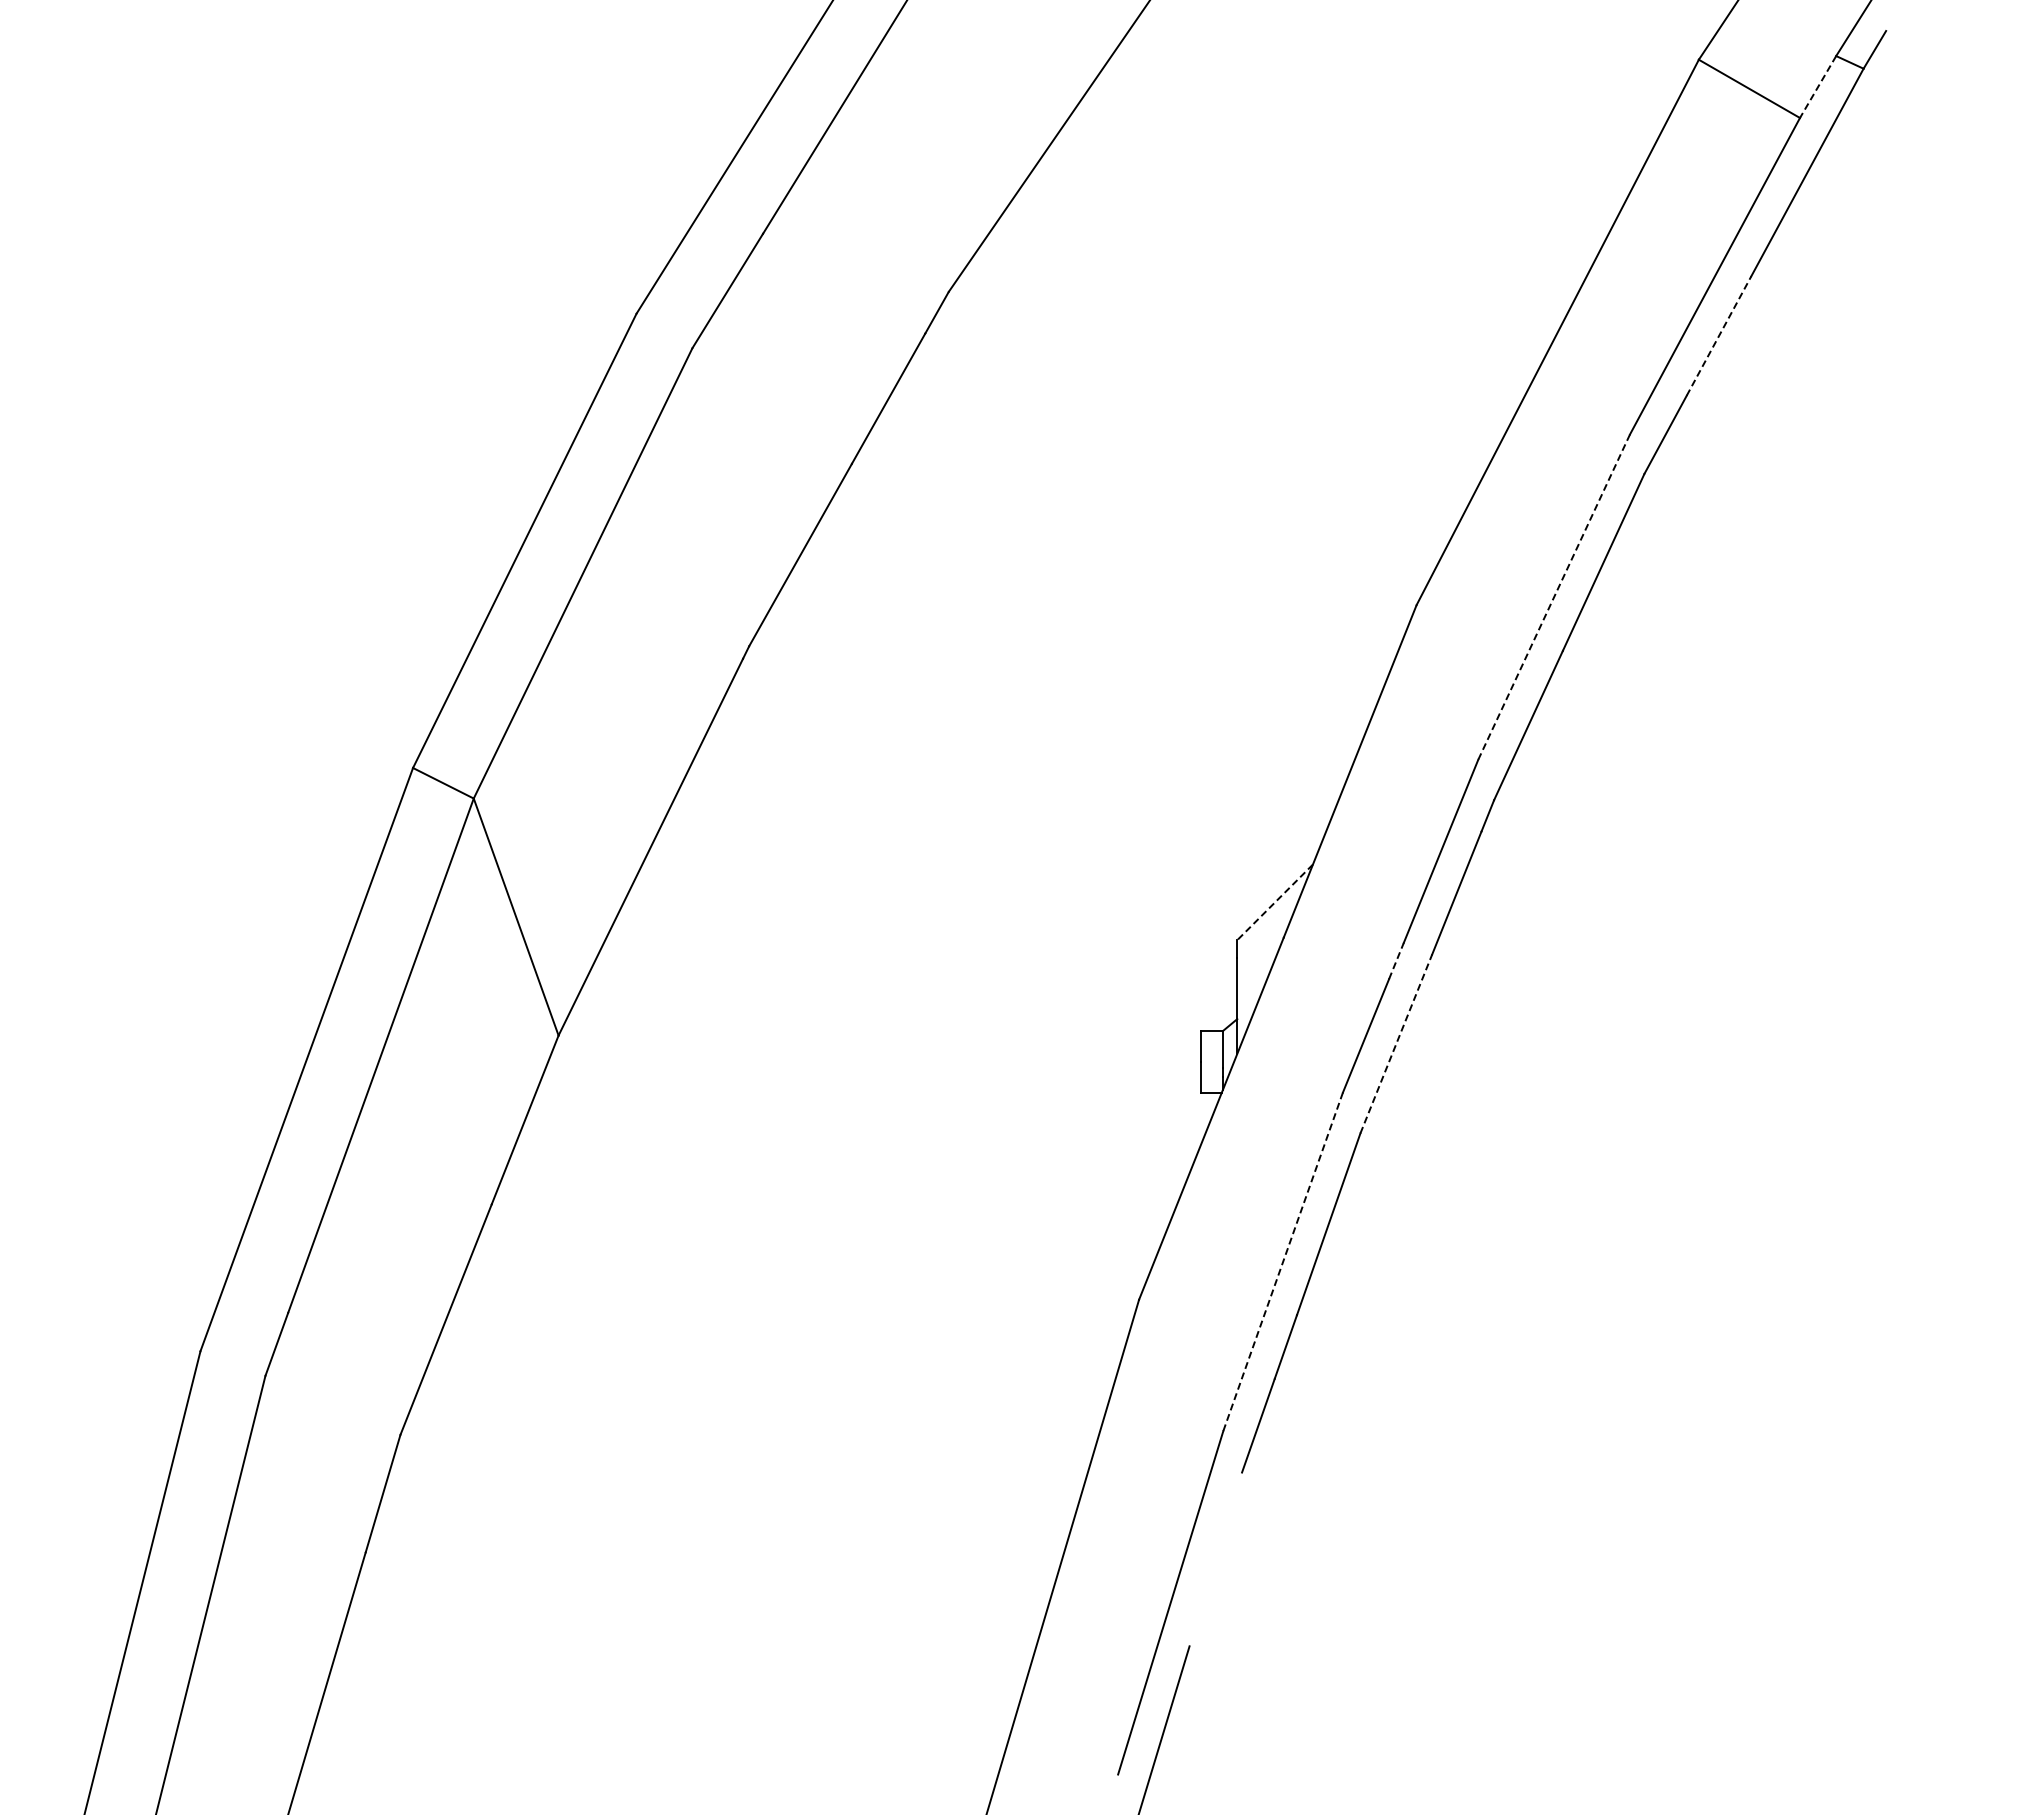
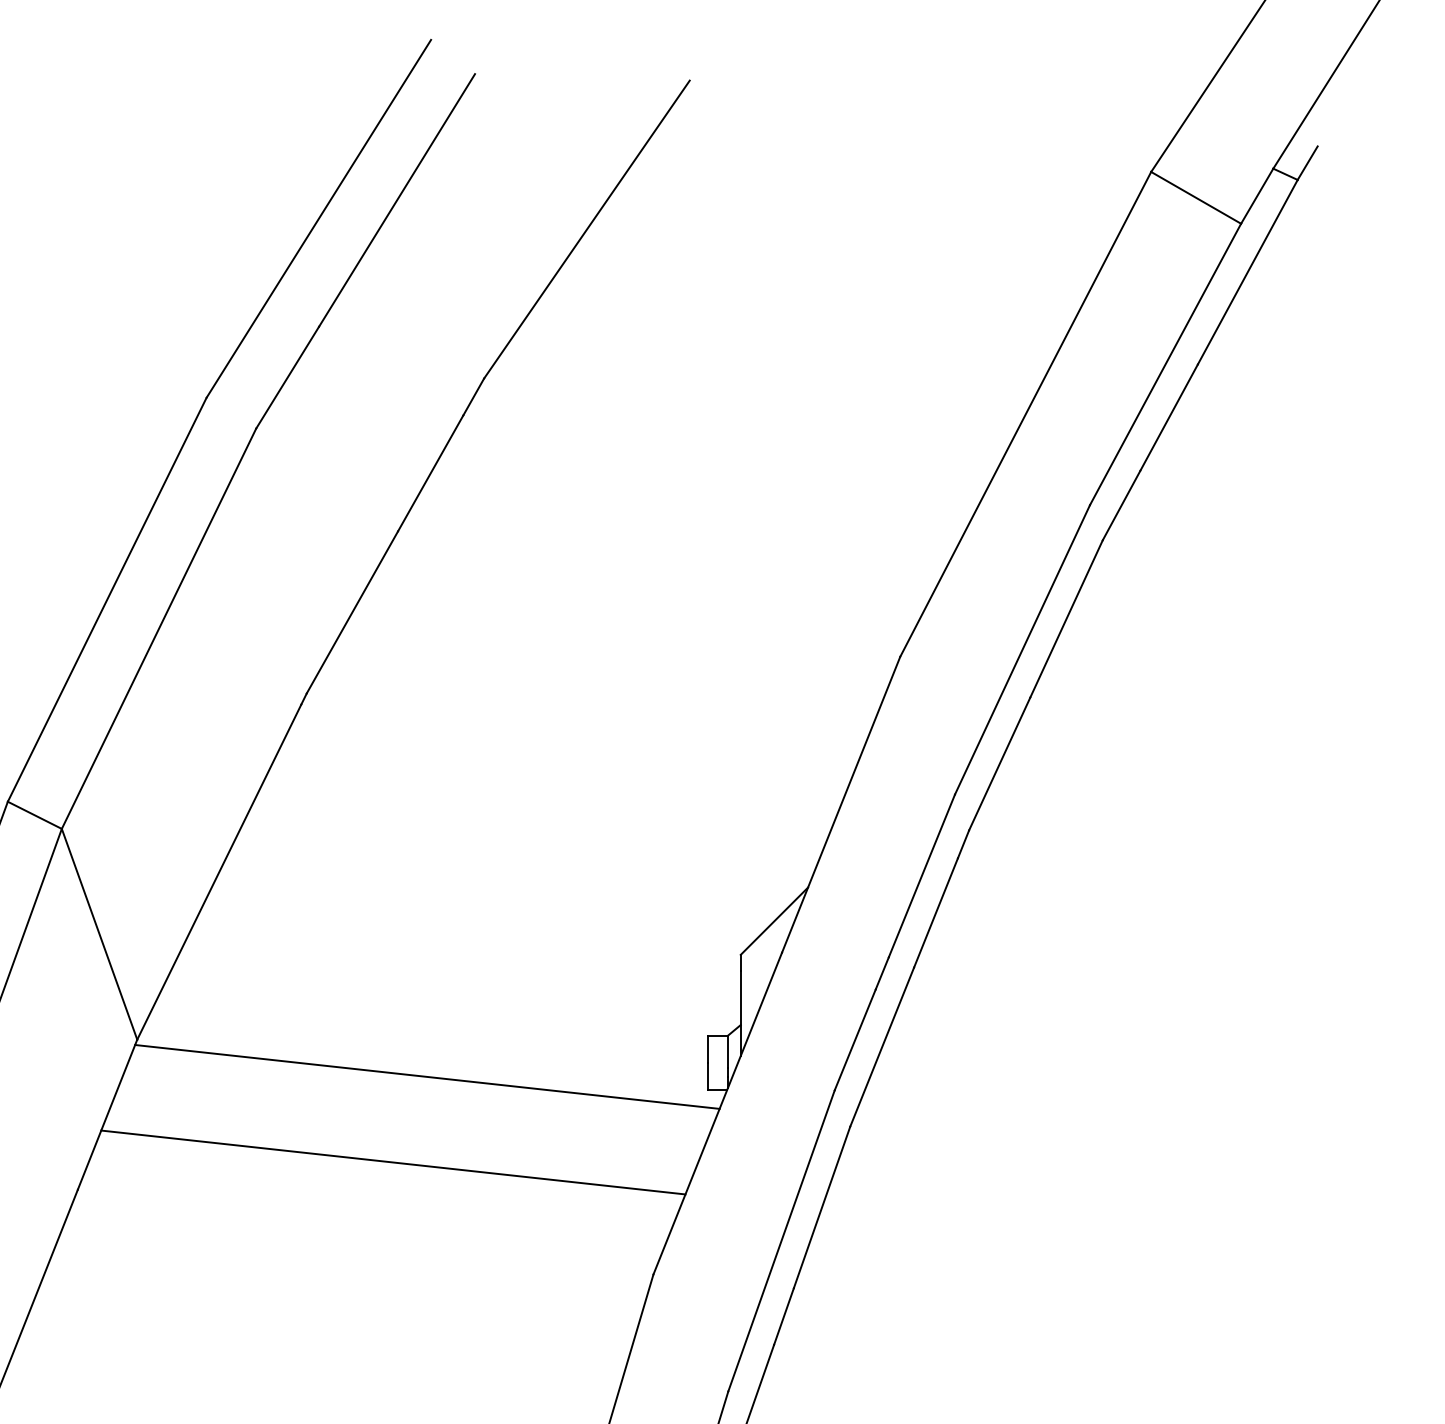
line: (1818, 87) -> (1257, 196), dashed -> solid
line: (1719, 336) -> (1169, 418), dashed -> solid
line: (1554, 597) -> (1022, 650), dashed -> solid
line: (1275, 902) -> (774, 921), dashed -> solid
line: (1396, 961) -> (882, 973), dashed -> solid
line: (1396, 1043) -> (882, 1046), dashed -> solid
line: (884, 1077) -> (427, 1076), added
line: (846, 1173) -> (393, 1162), added
line: (1283, 1261) -> (781, 1240), dashed -> solid

